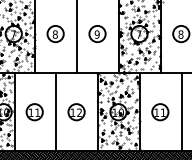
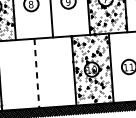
part: (34, 112) -> (17, 75), removed
line: (56, 112) -> (36, 73), solid -> dashed
part: (76, 112) -> (54, 72), removed

